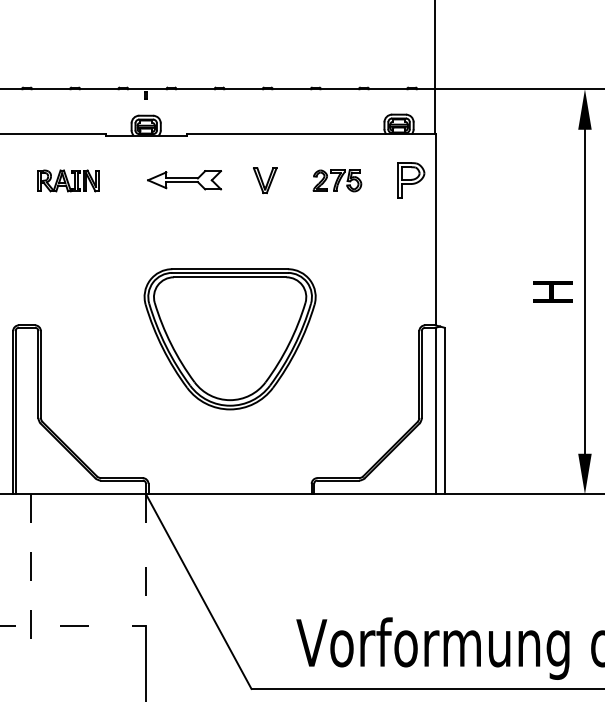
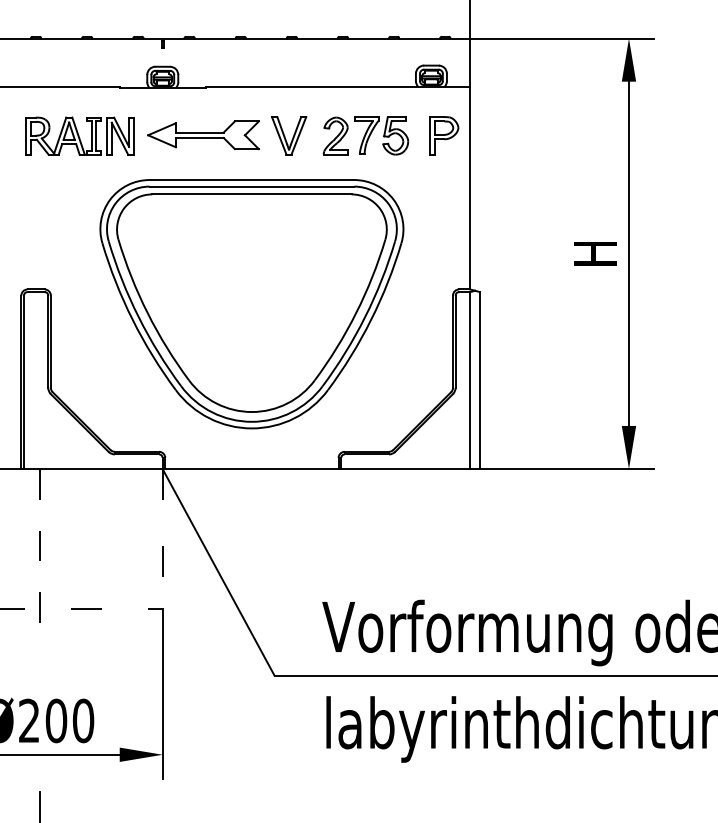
part: (67, 180) -> (79, 135), size x1.67
part: (184, 180) -> (203, 135), size x1.43
part: (265, 180) -> (289, 135), size x1.43
part: (337, 180) -> (365, 135), size x1.67
part: (229, 339) -> (251, 304), size x1.67

